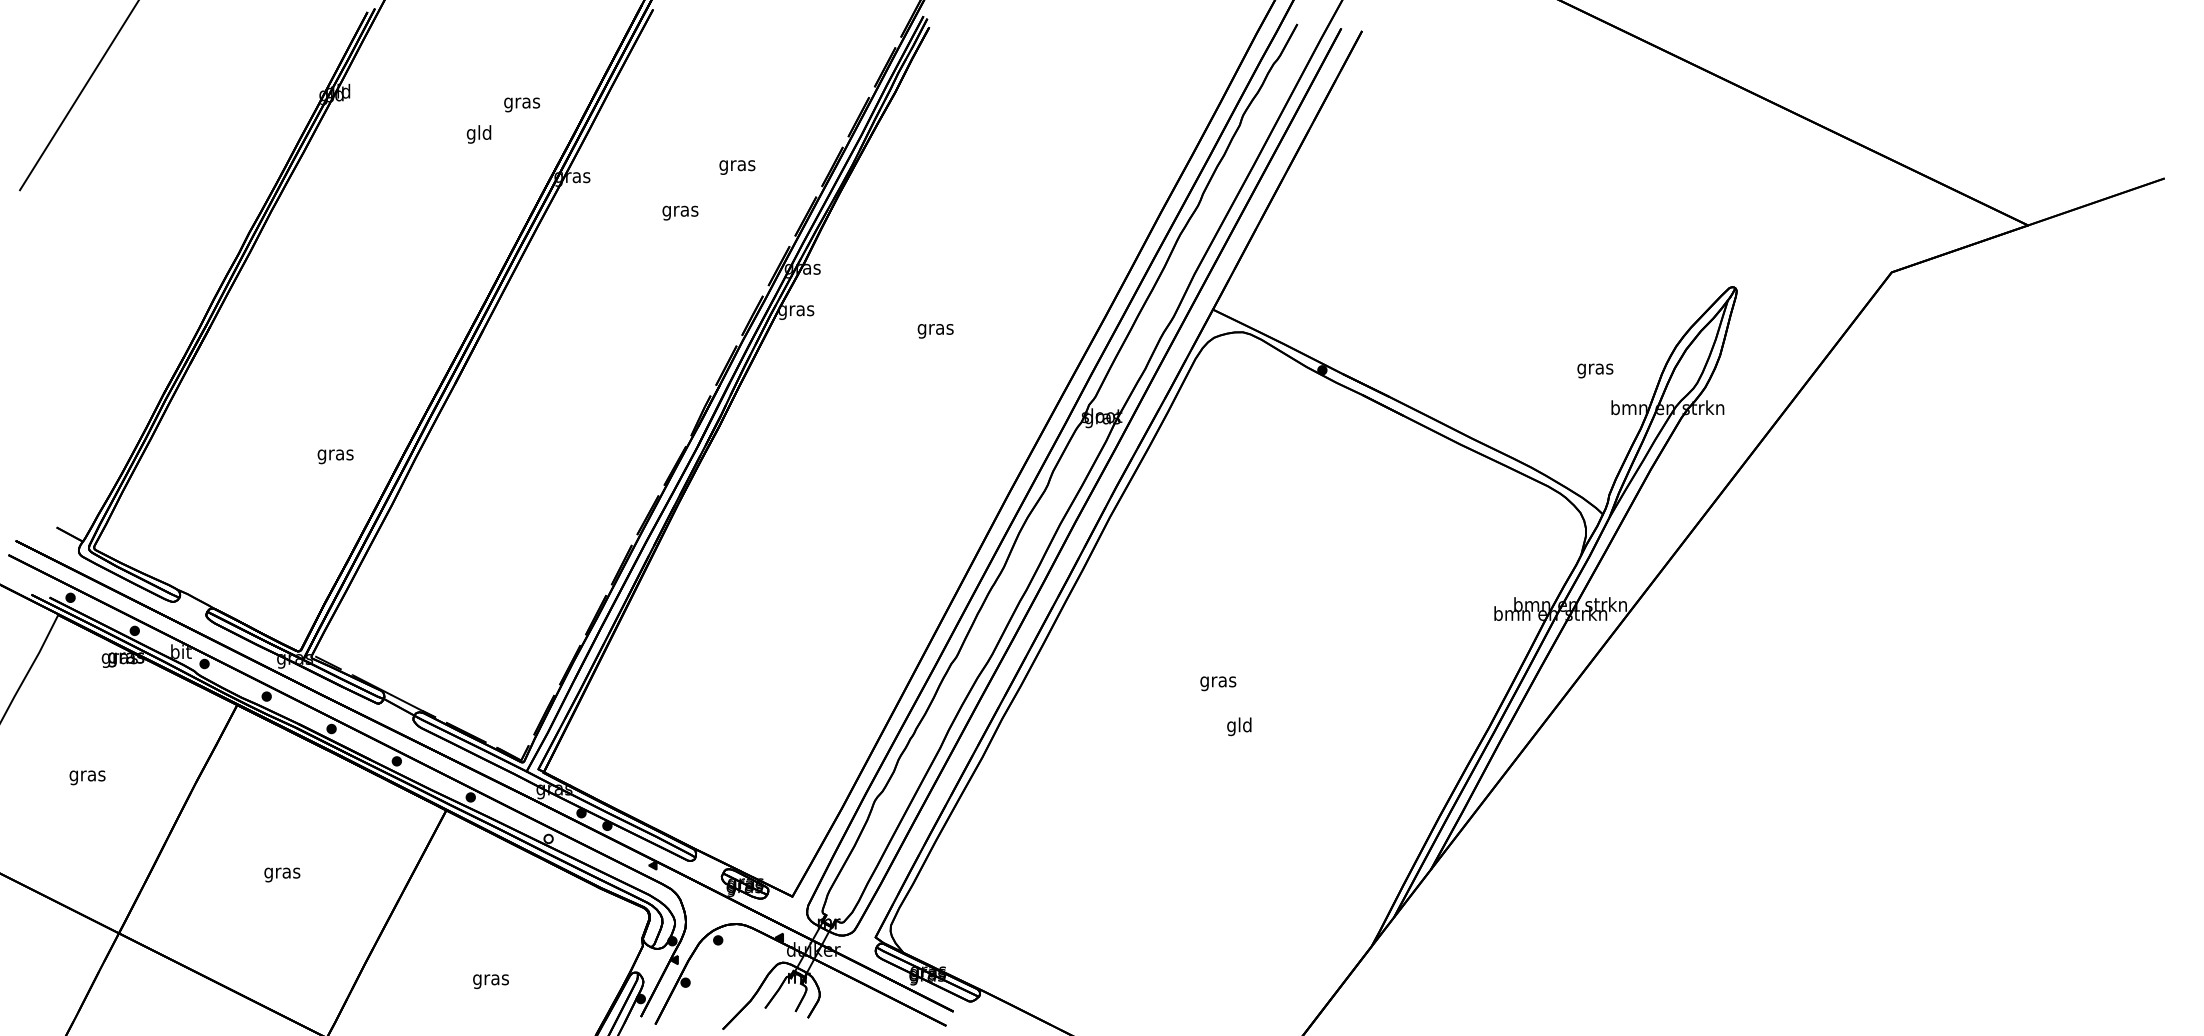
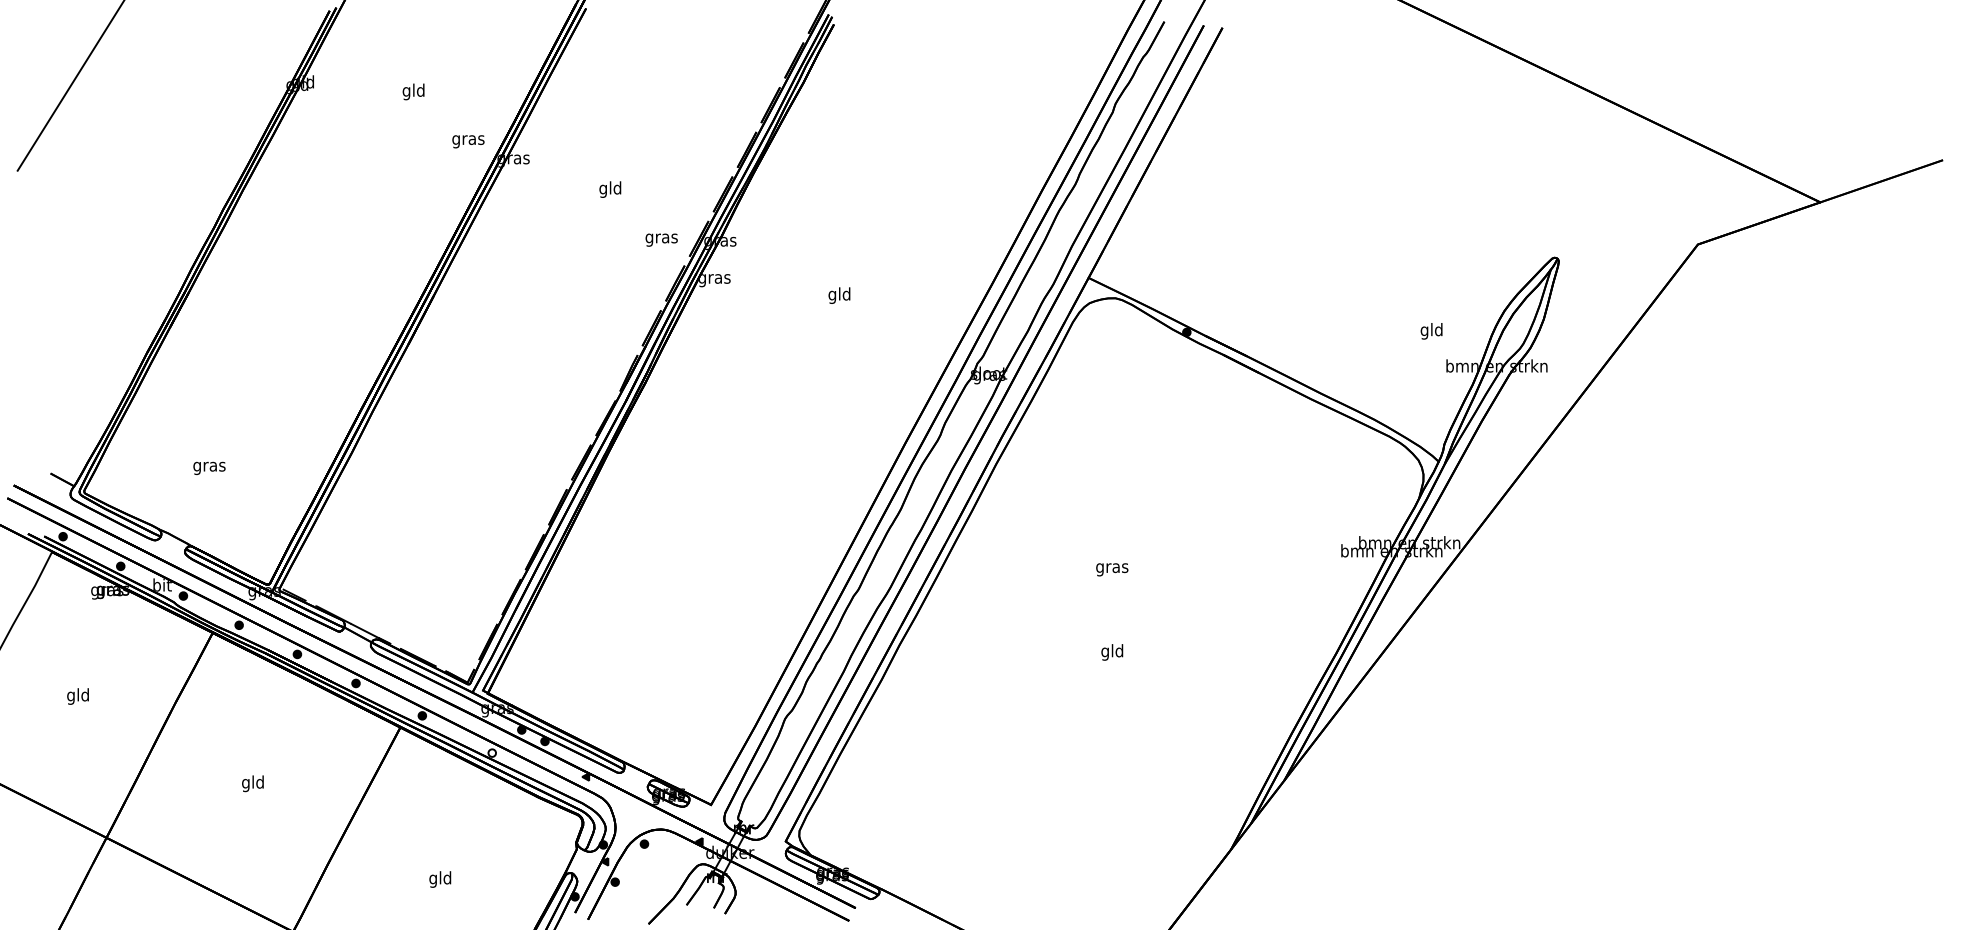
text: (522, 104) -> (468, 141), moved
text: (478, 134) -> (413, 92), moved
text: (737, 167) -> (661, 240), moved
text: (680, 211) -> (610, 189), gras -> gld
text: (935, 329) -> (839, 295), gras -> gld
text: (1595, 368) -> (1432, 330), gras -> gld
text: (335, 456) -> (209, 468), moved
text: (1218, 683) -> (1112, 569), moved
text: (87, 775) -> (78, 696), gras -> gld
text: (282, 872) -> (253, 783), gras -> gld
text: (490, 979) -> (440, 879), gras -> gld

